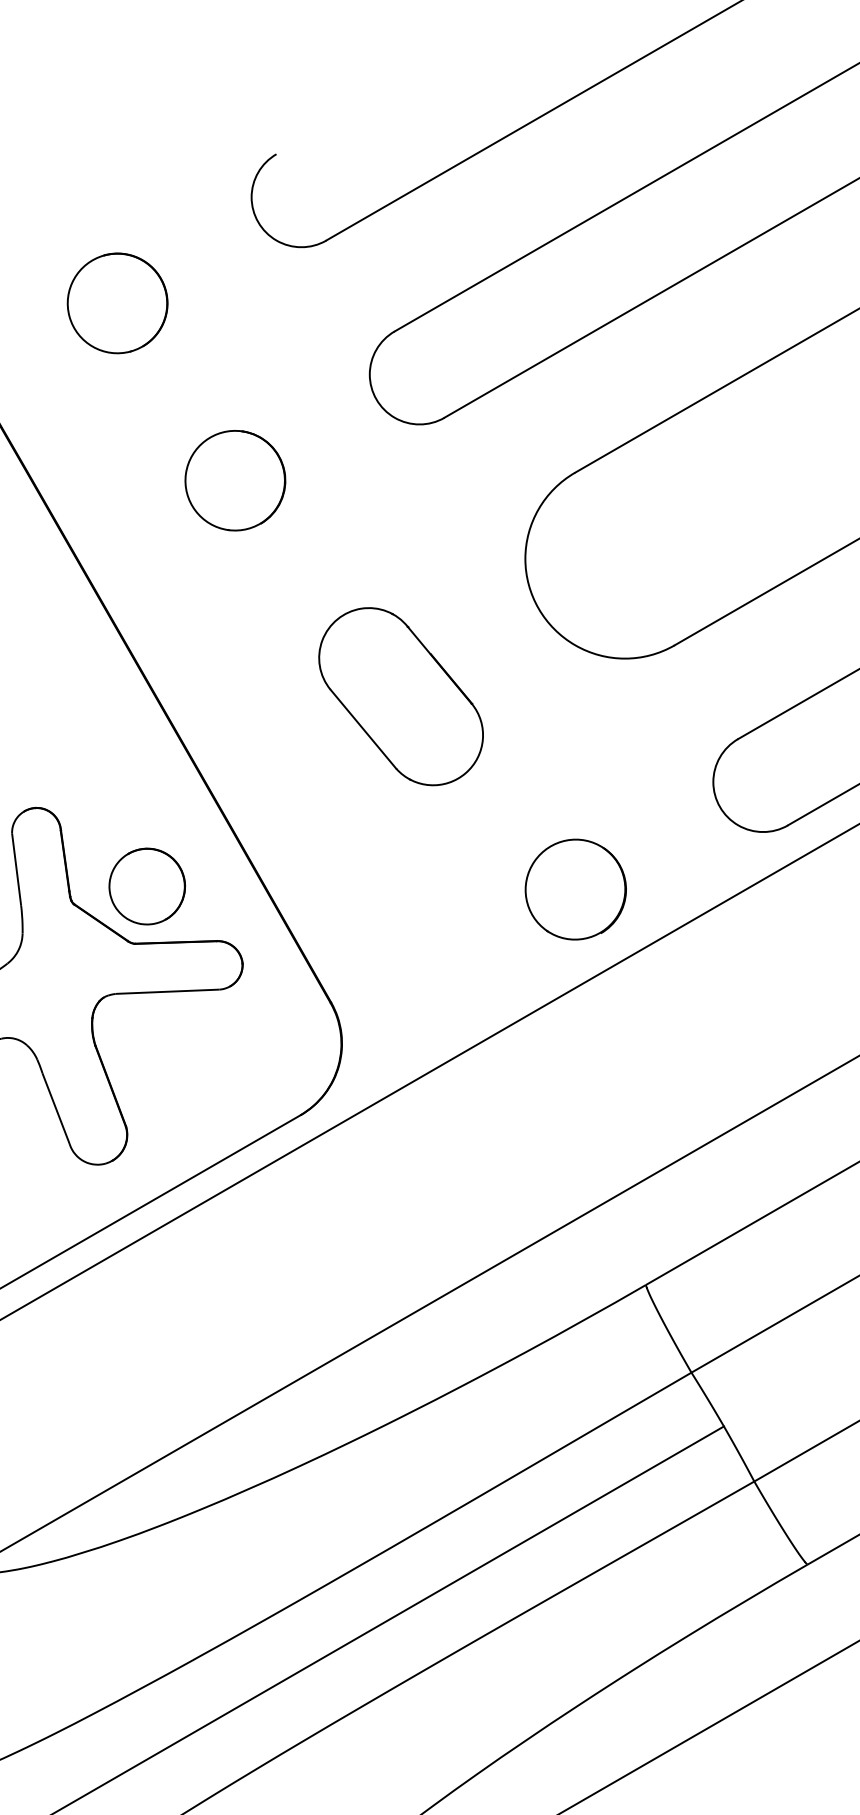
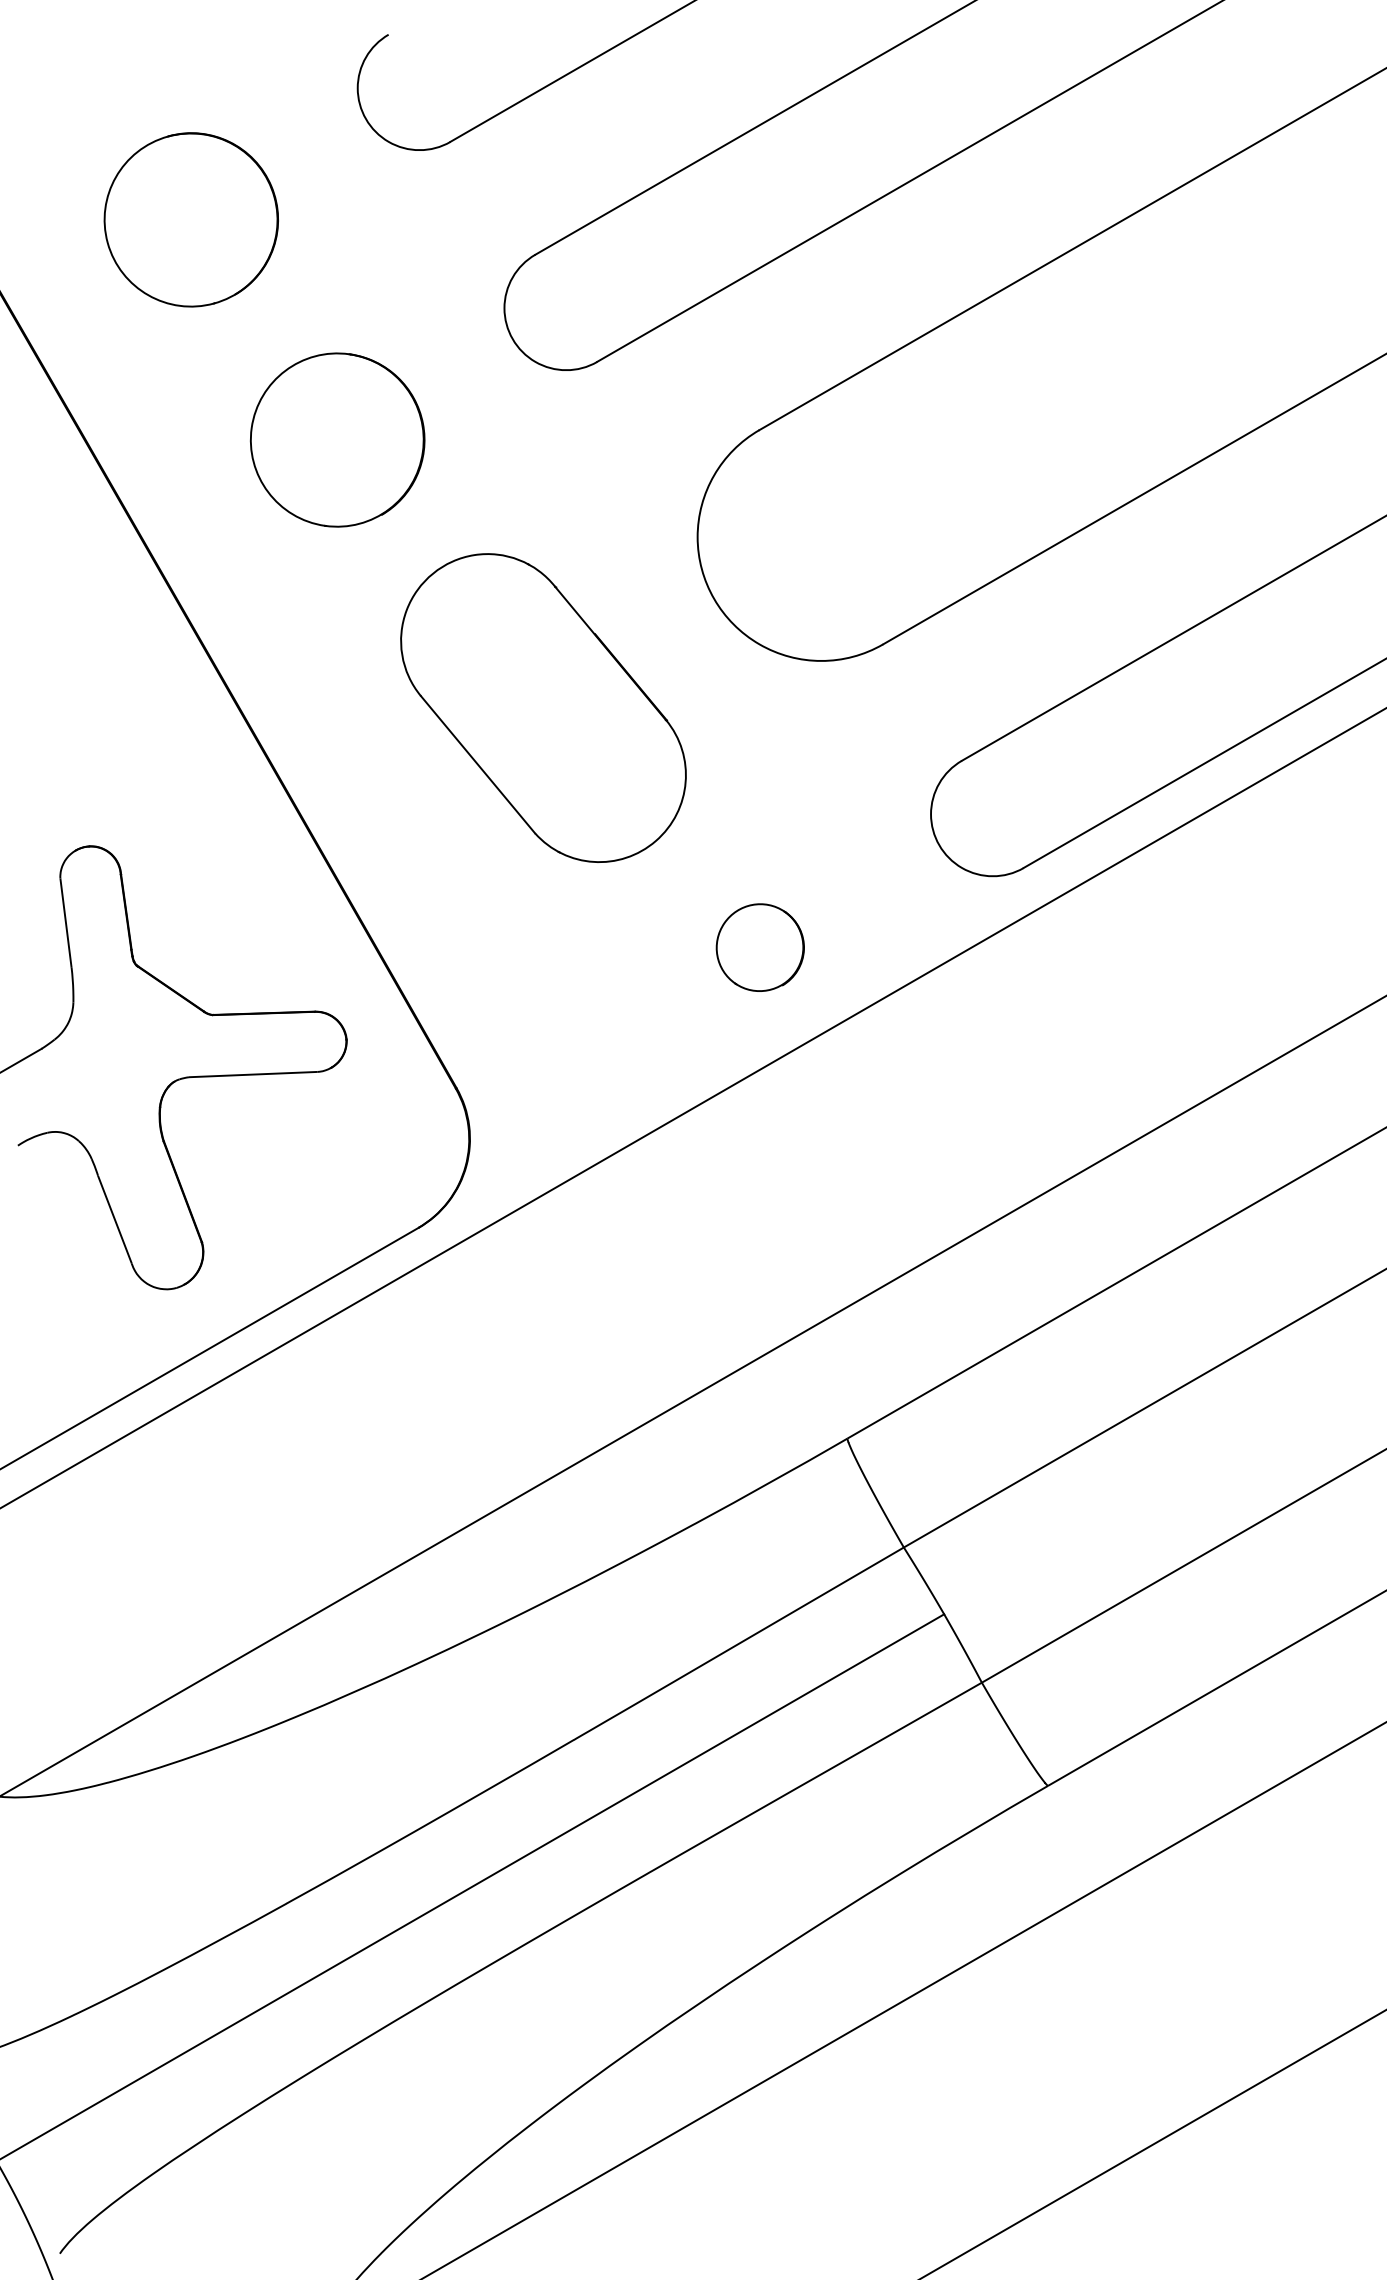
part: (117, 303) -> (191, 219), size x1.4
part: (235, 480) -> (337, 439), size x1.4
part: (400, 696) -> (542, 708), size x1.4
part: (146, 886) -> (227, 943), removed
part: (576, 889) -> (760, 947), size x0.7

